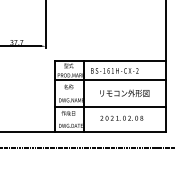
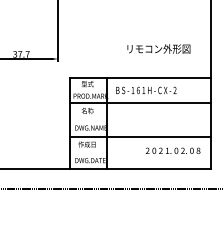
text: (124, 92) -> (158, 47), moved
text: (121, 117) -> (172, 149), moved

